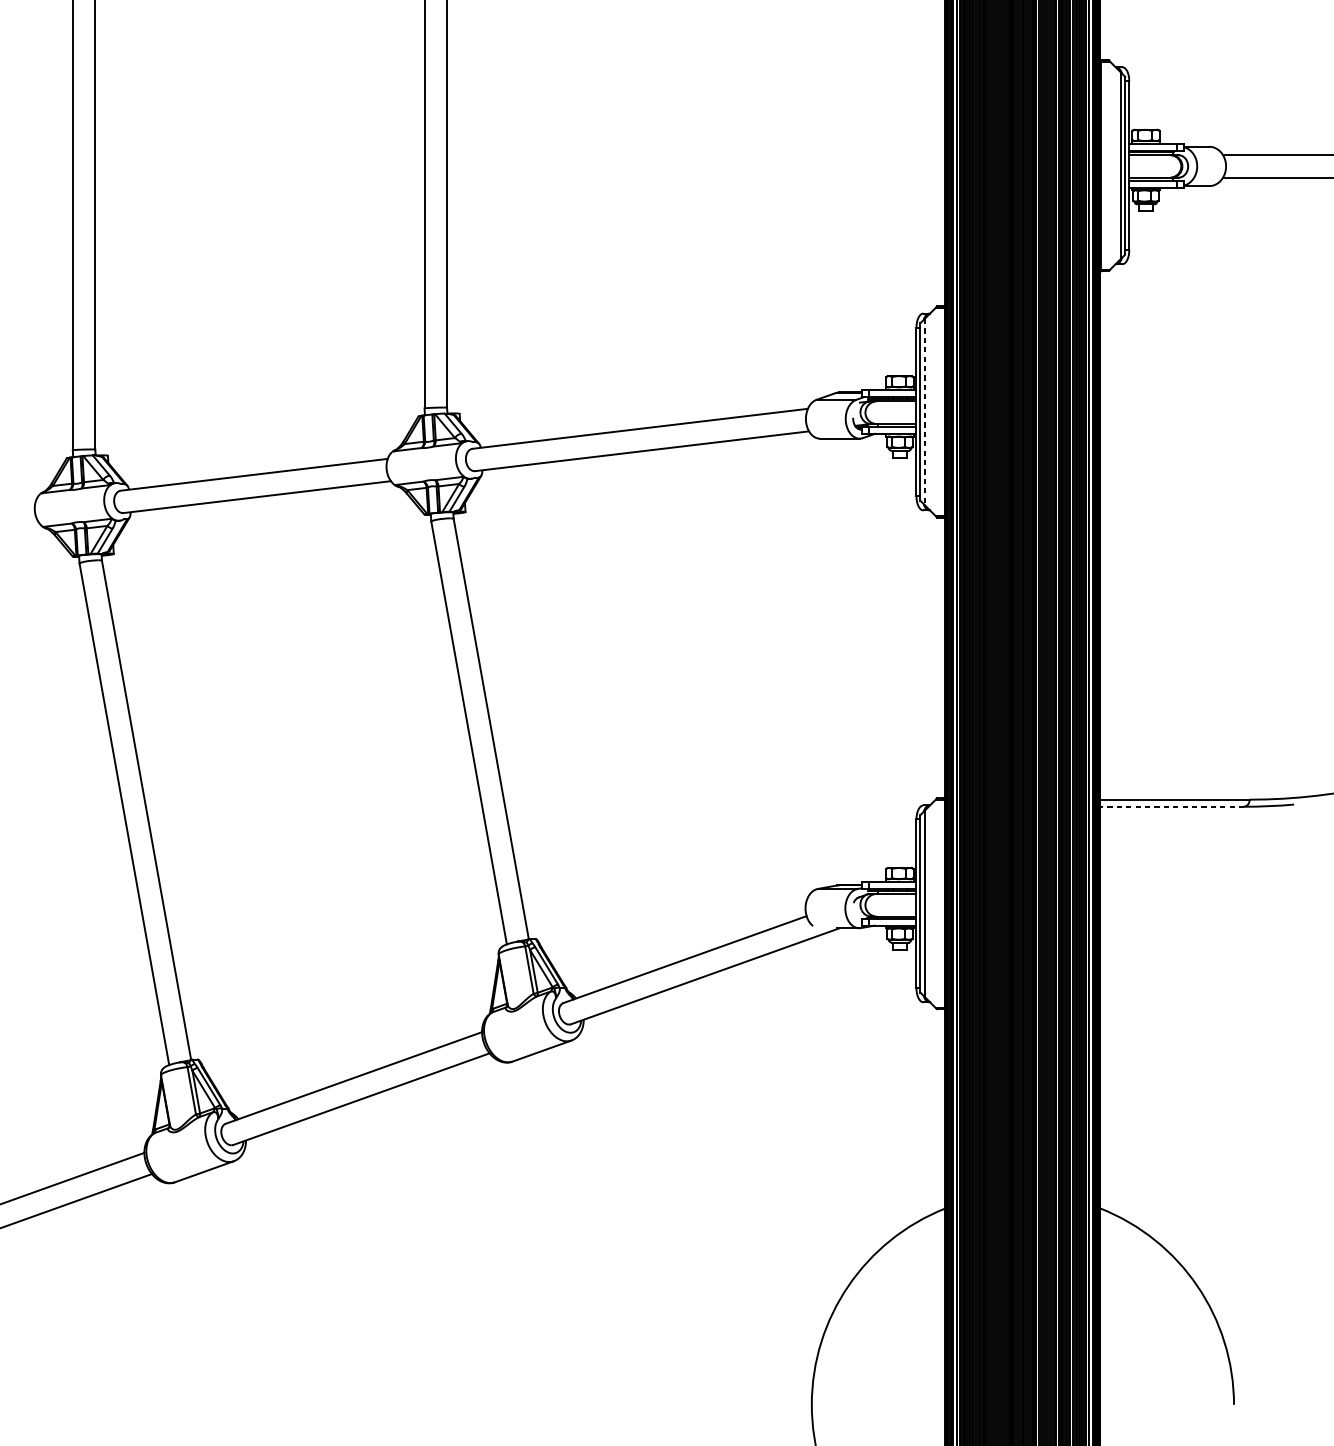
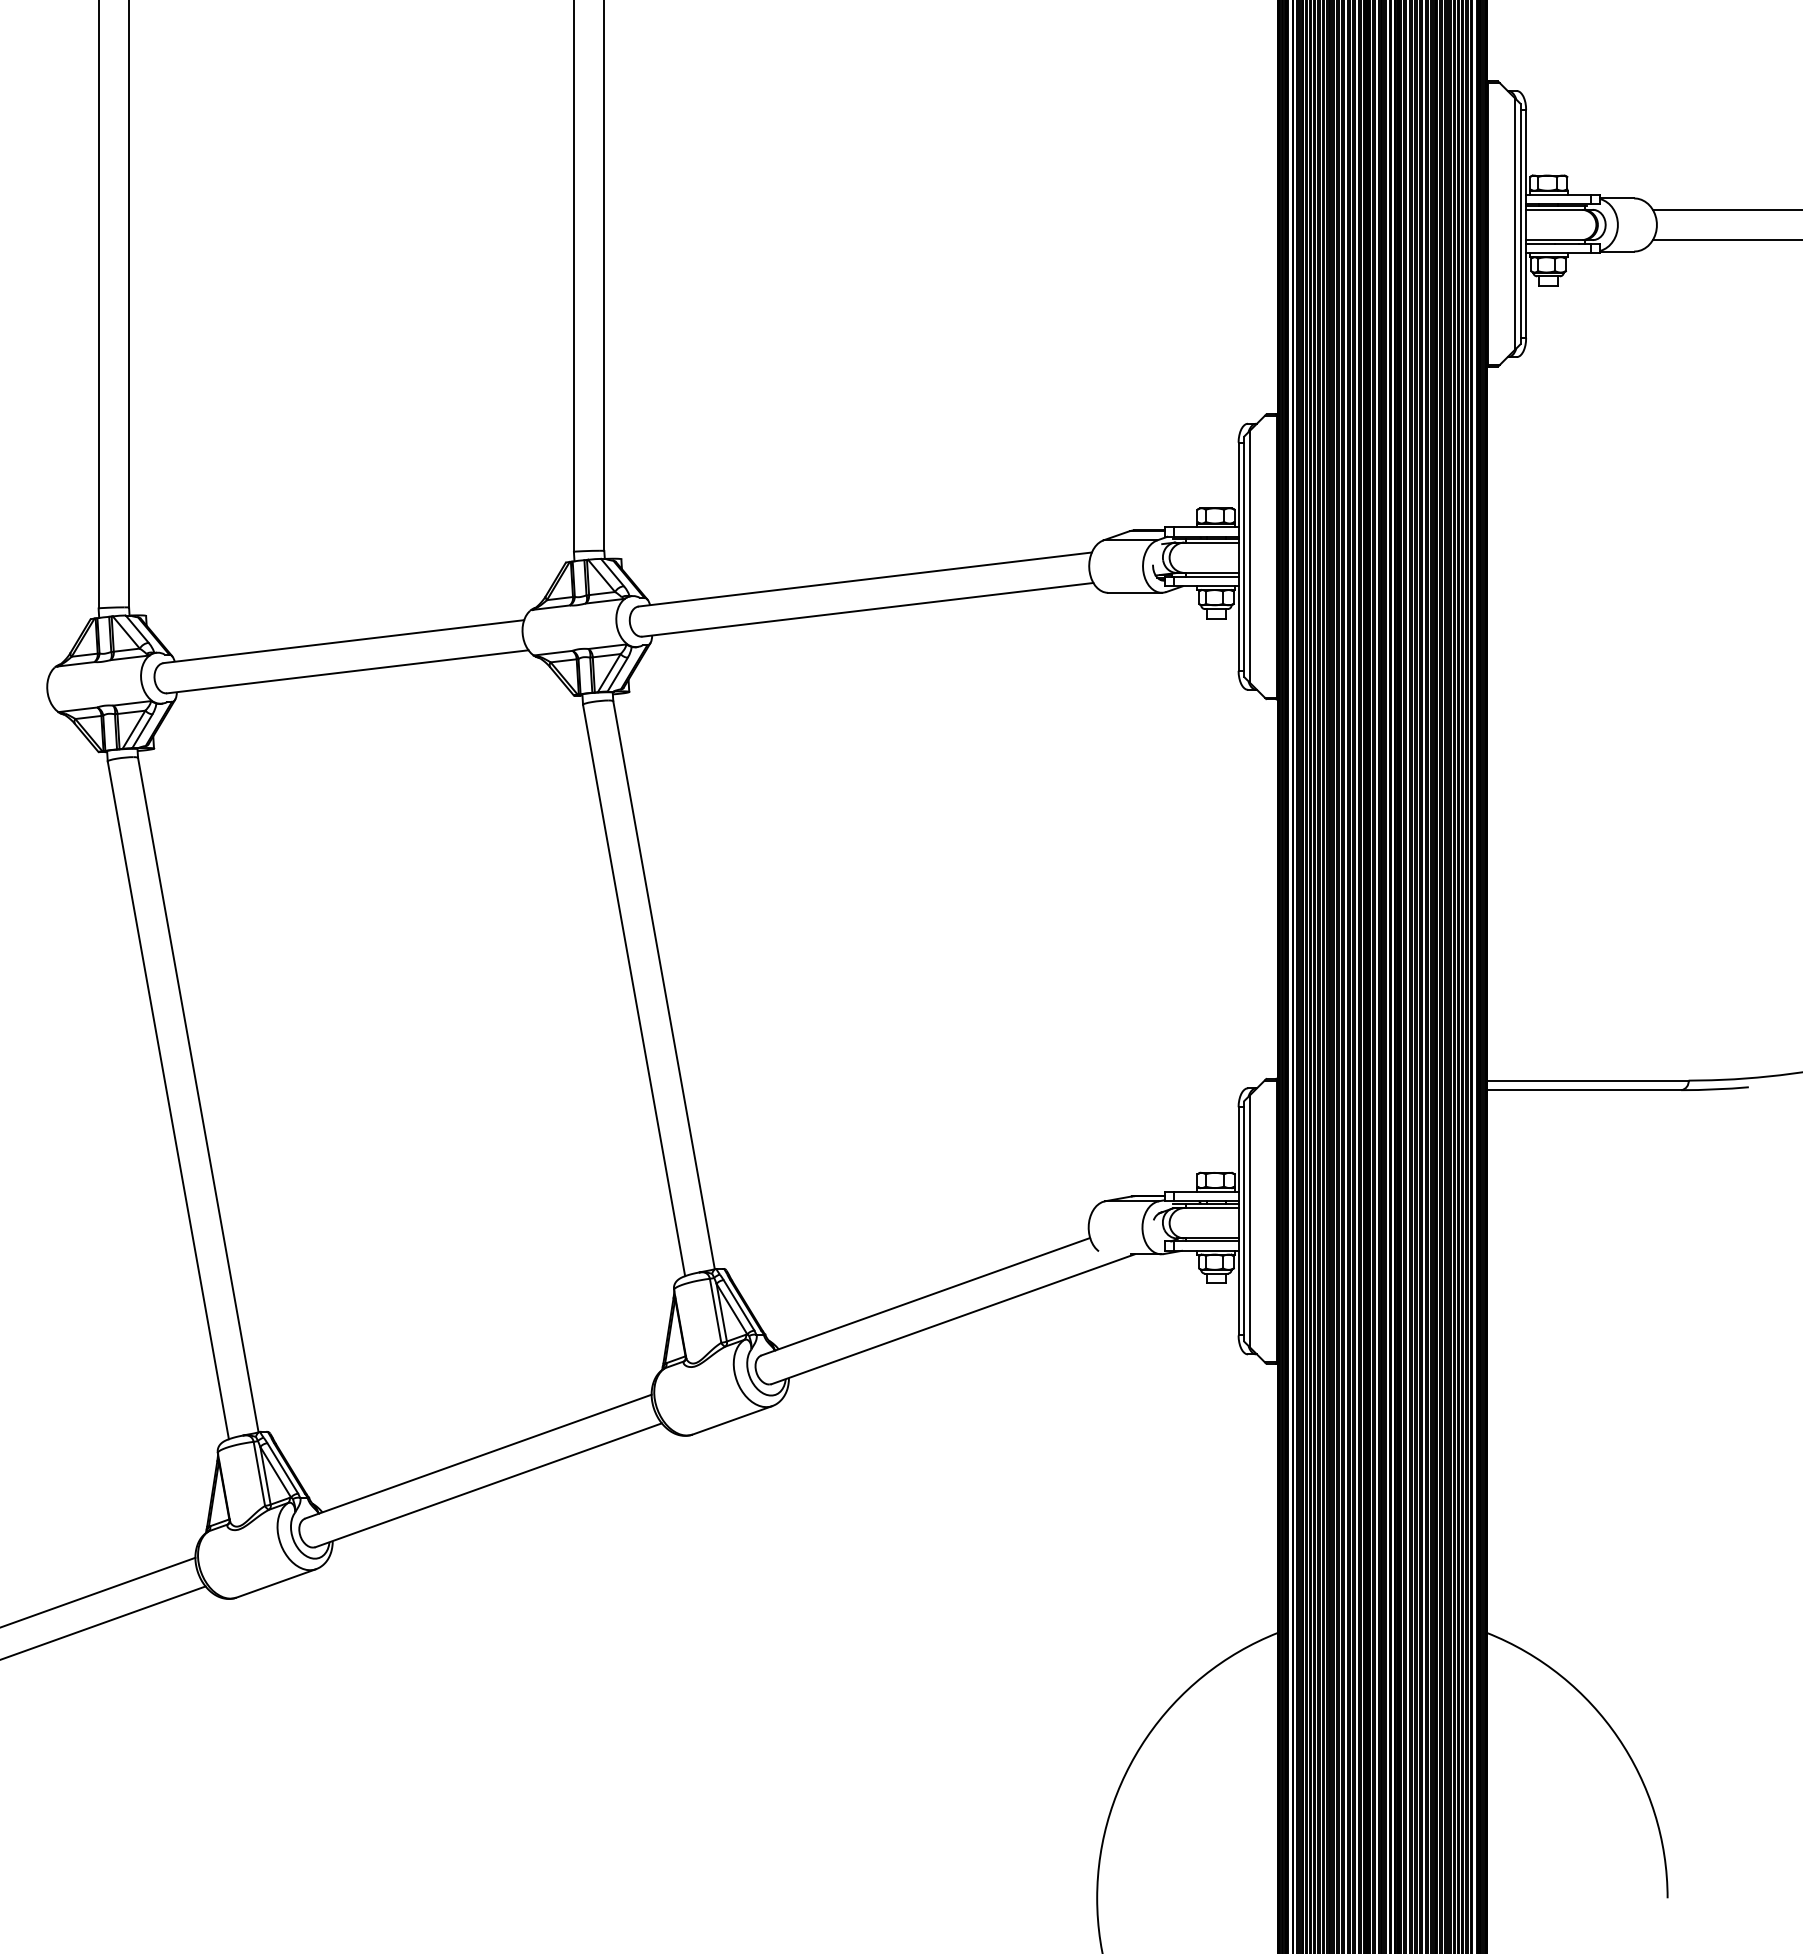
line: (924, 411) -> (1249, 556), dashed -> solid
line: (1171, 807) -> (1583, 1090), dashed -> solid

